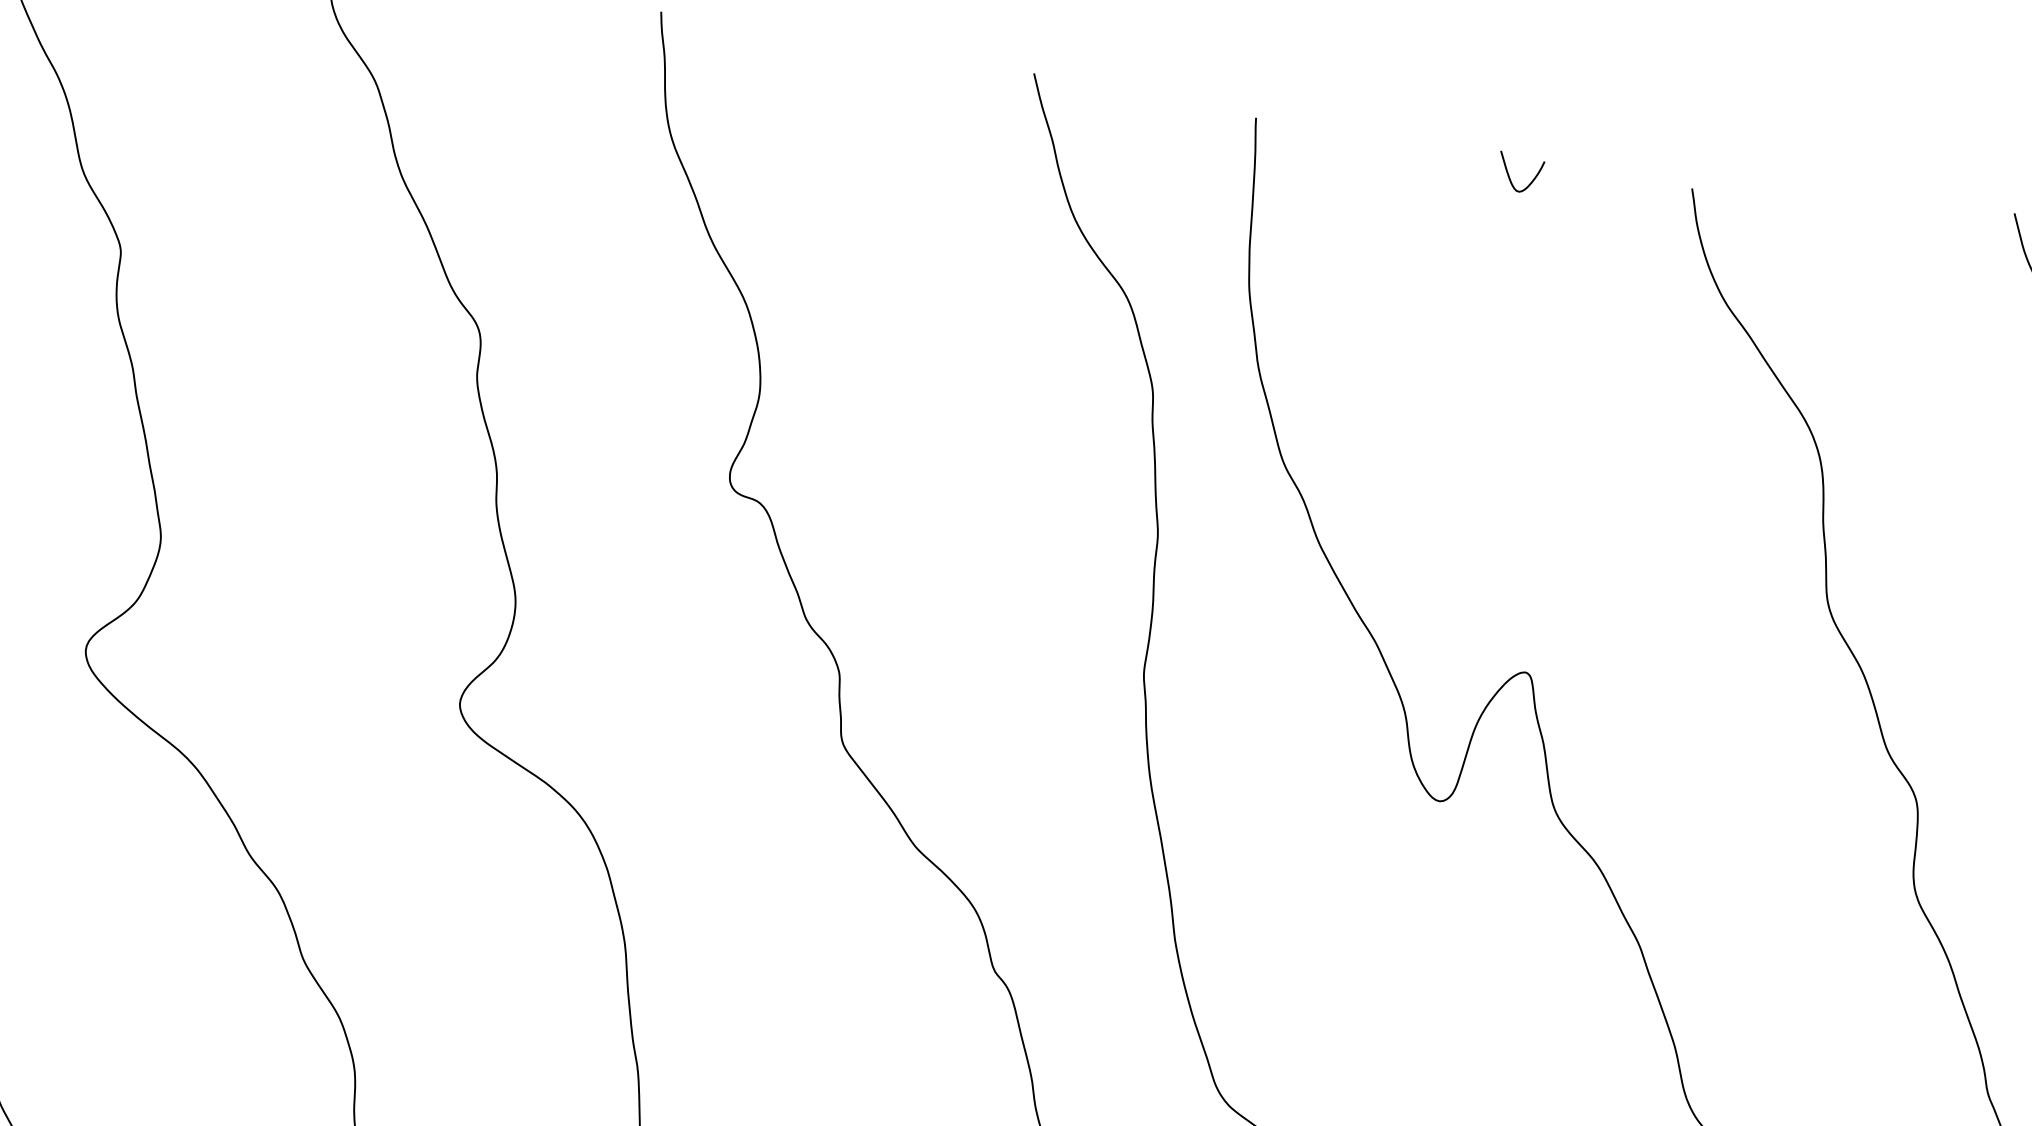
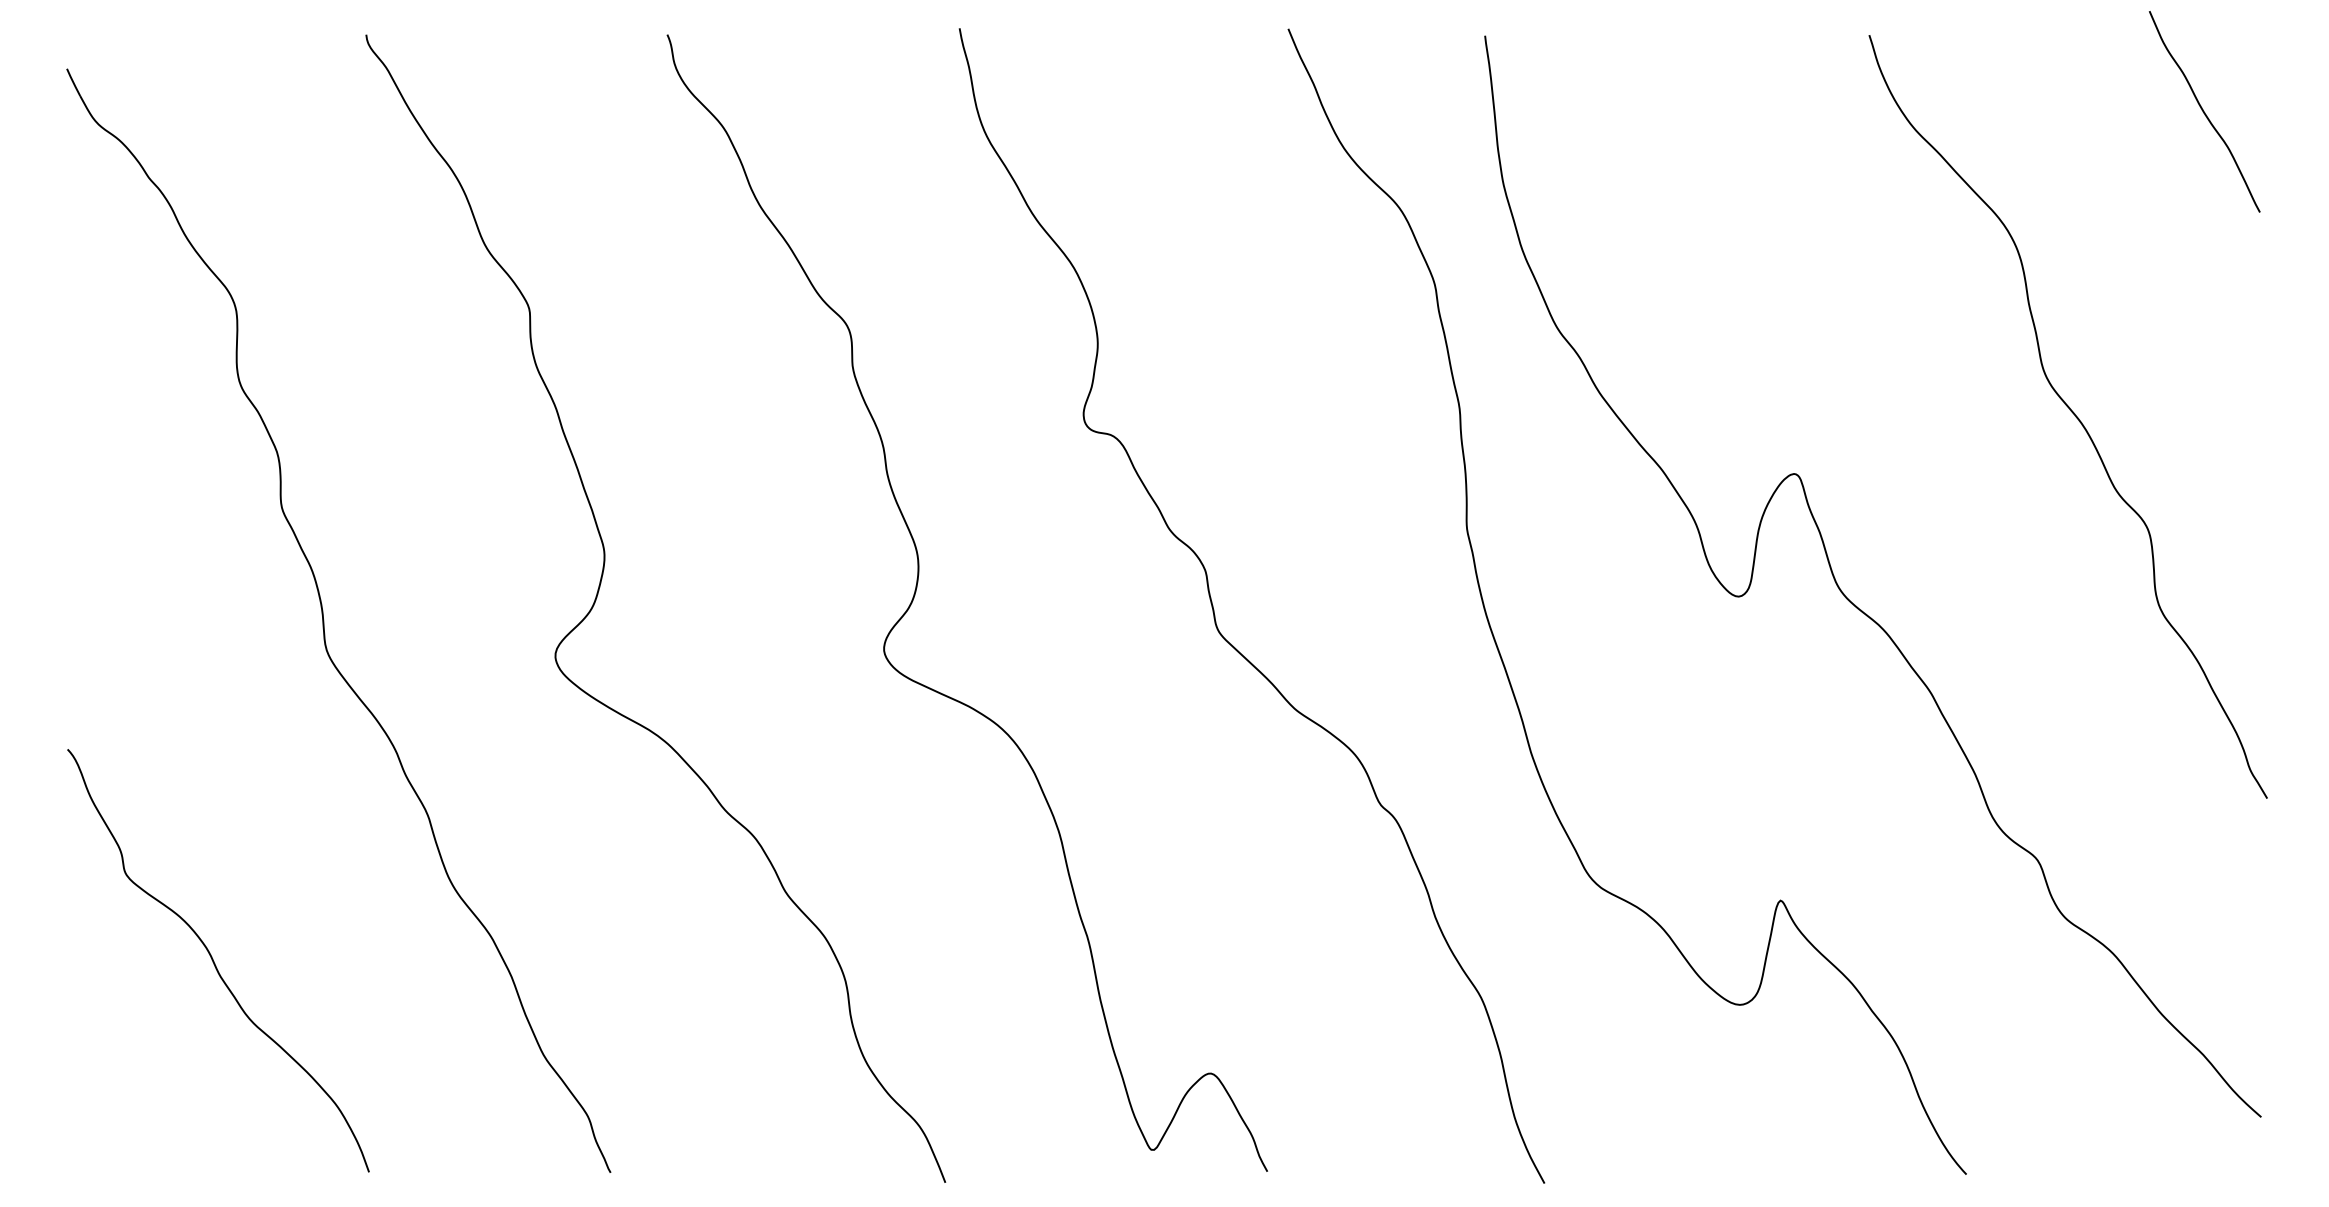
curve: (1510, 176) -> (1711, 50), removed

